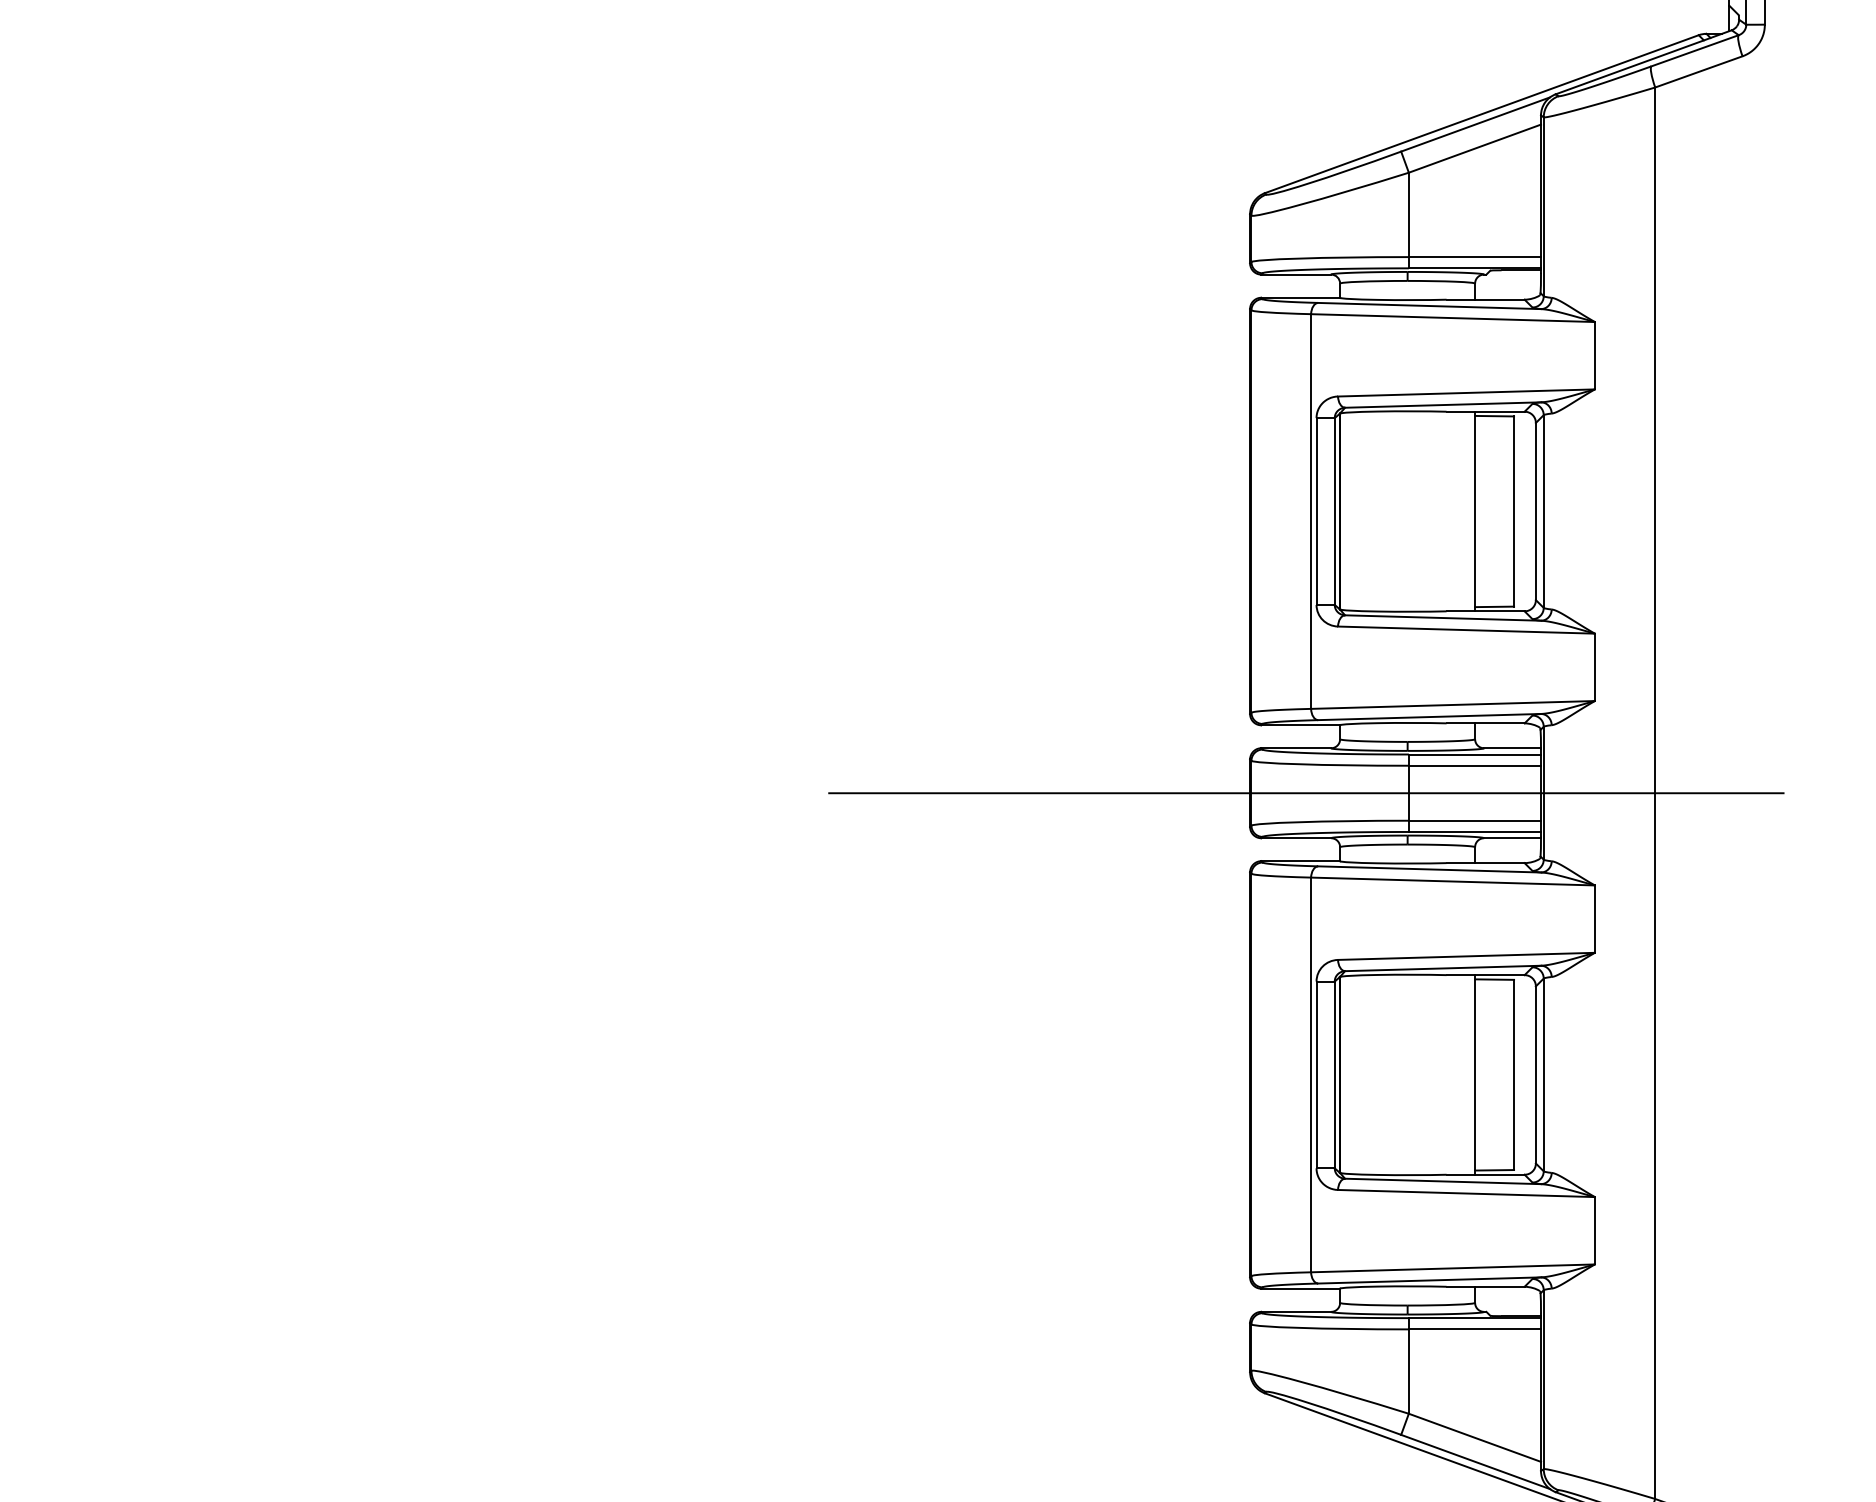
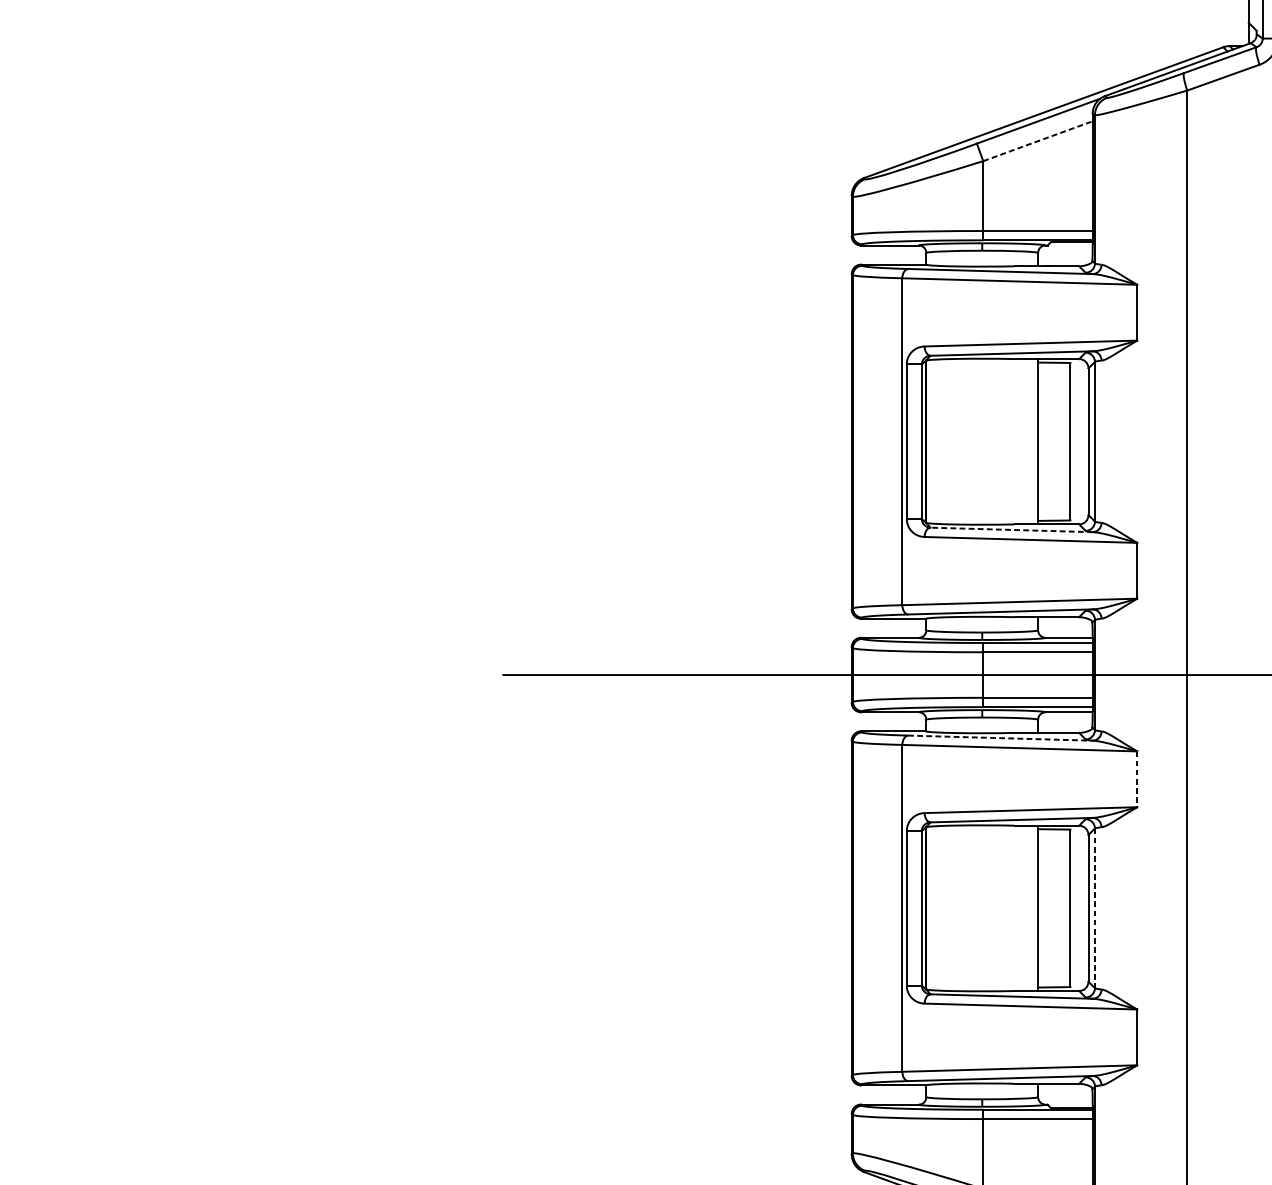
line: (1475, 148) -> (1038, 141), solid -> dashed
line: (1442, 618) -> (1011, 530), solid -> dashed
line: (1429, 869) -> (1000, 738), solid -> dashed
line: (1594, 919) -> (1137, 779), solid -> dashed
line: (1543, 1075) -> (1094, 908), solid -> dashed

